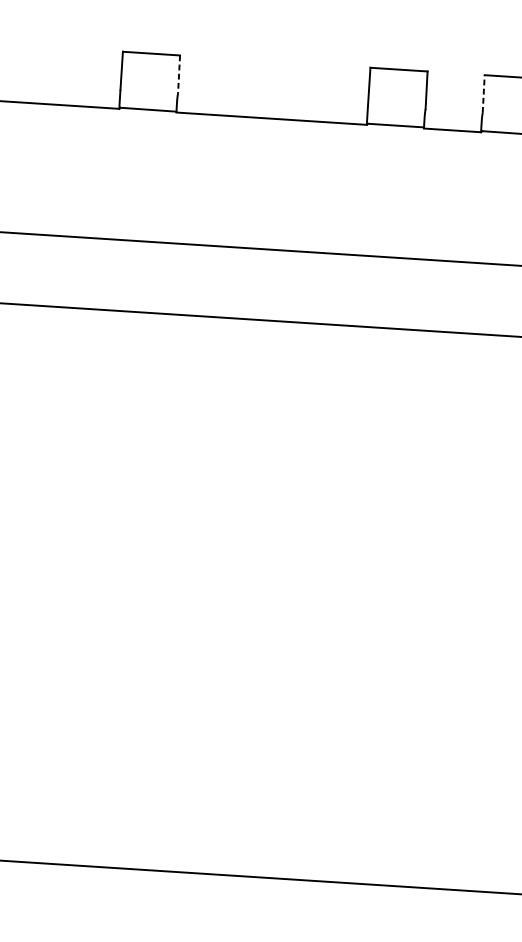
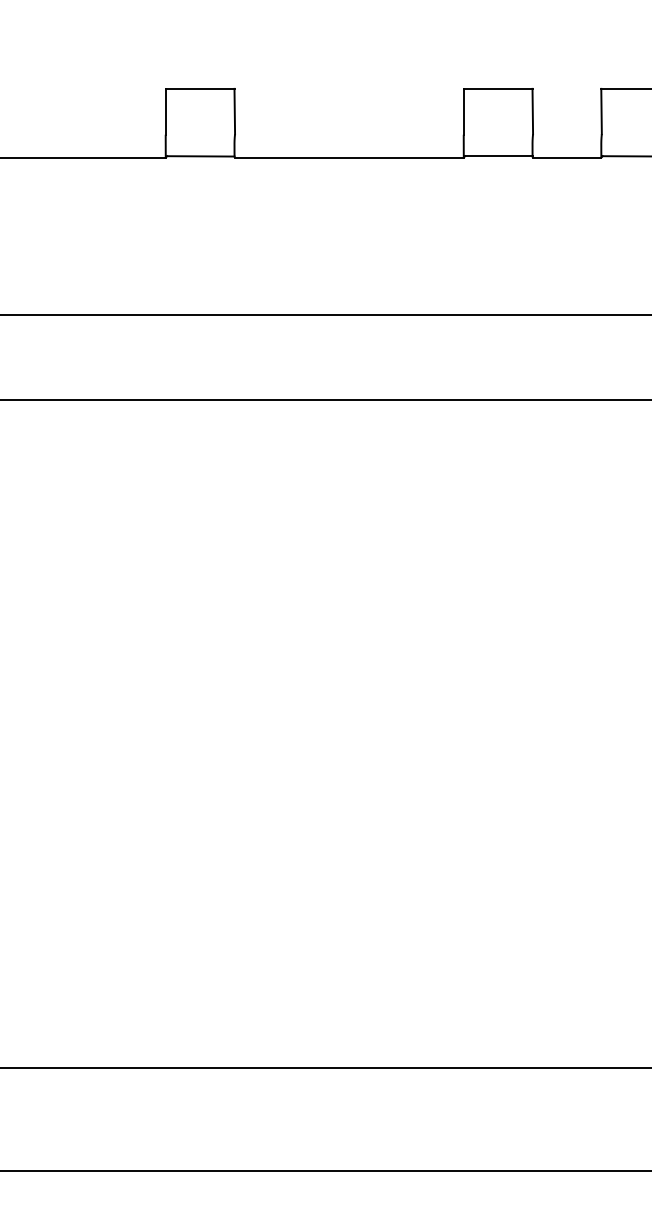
line: (178, 74) -> (234, 111), dashed -> solid
line: (483, 93) -> (601, 111), dashed -> solid

